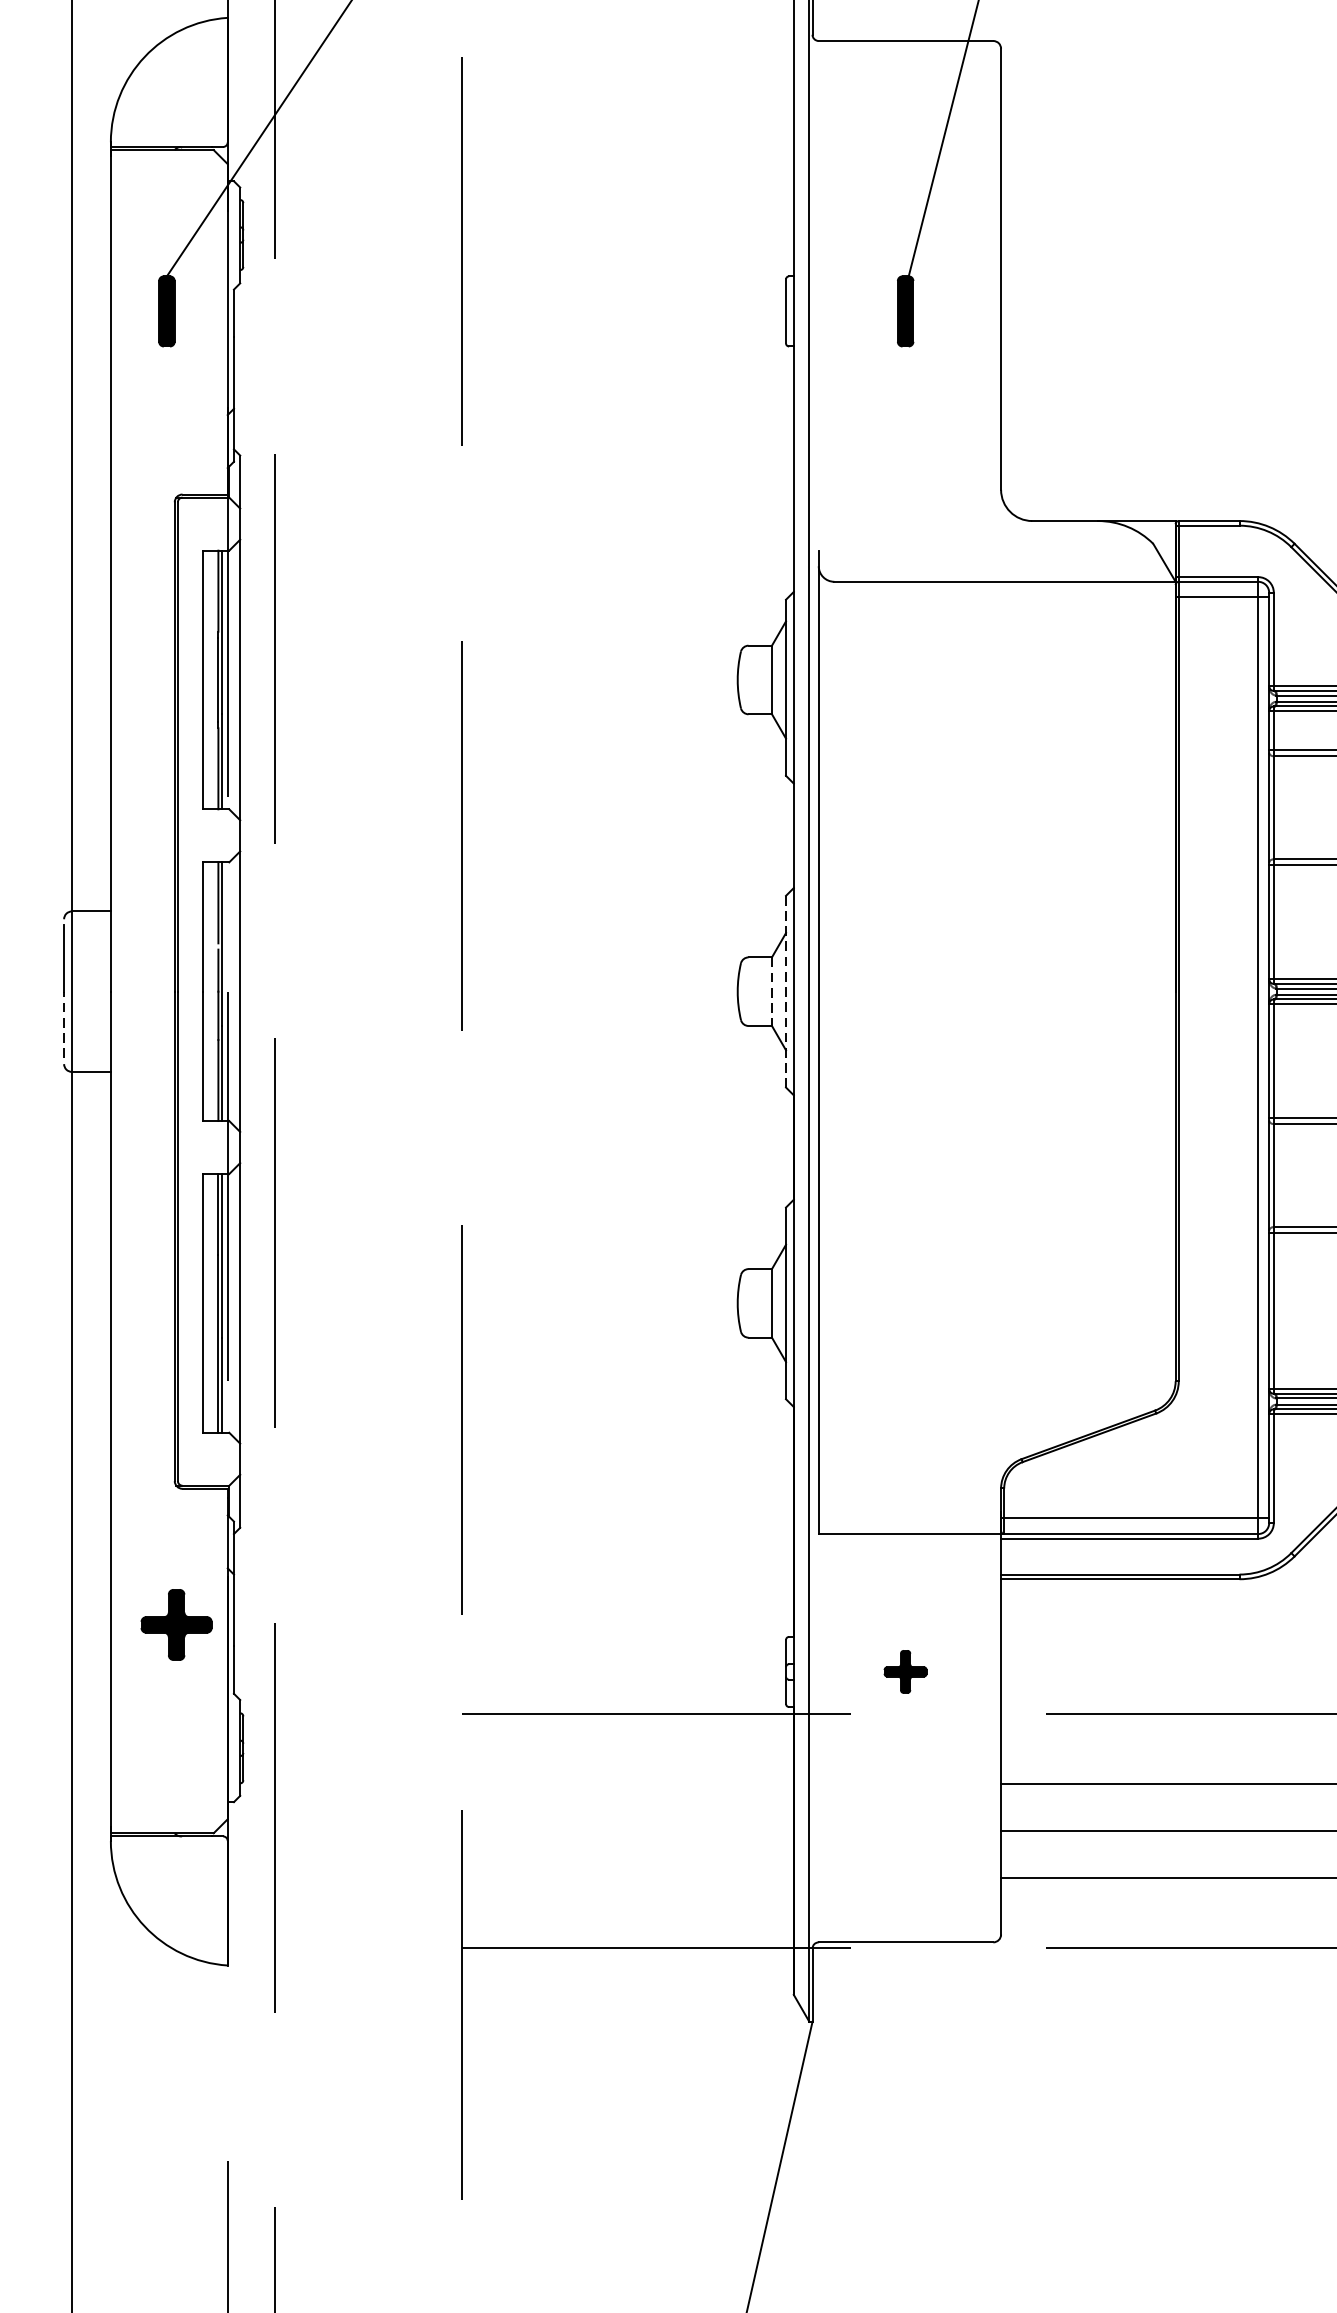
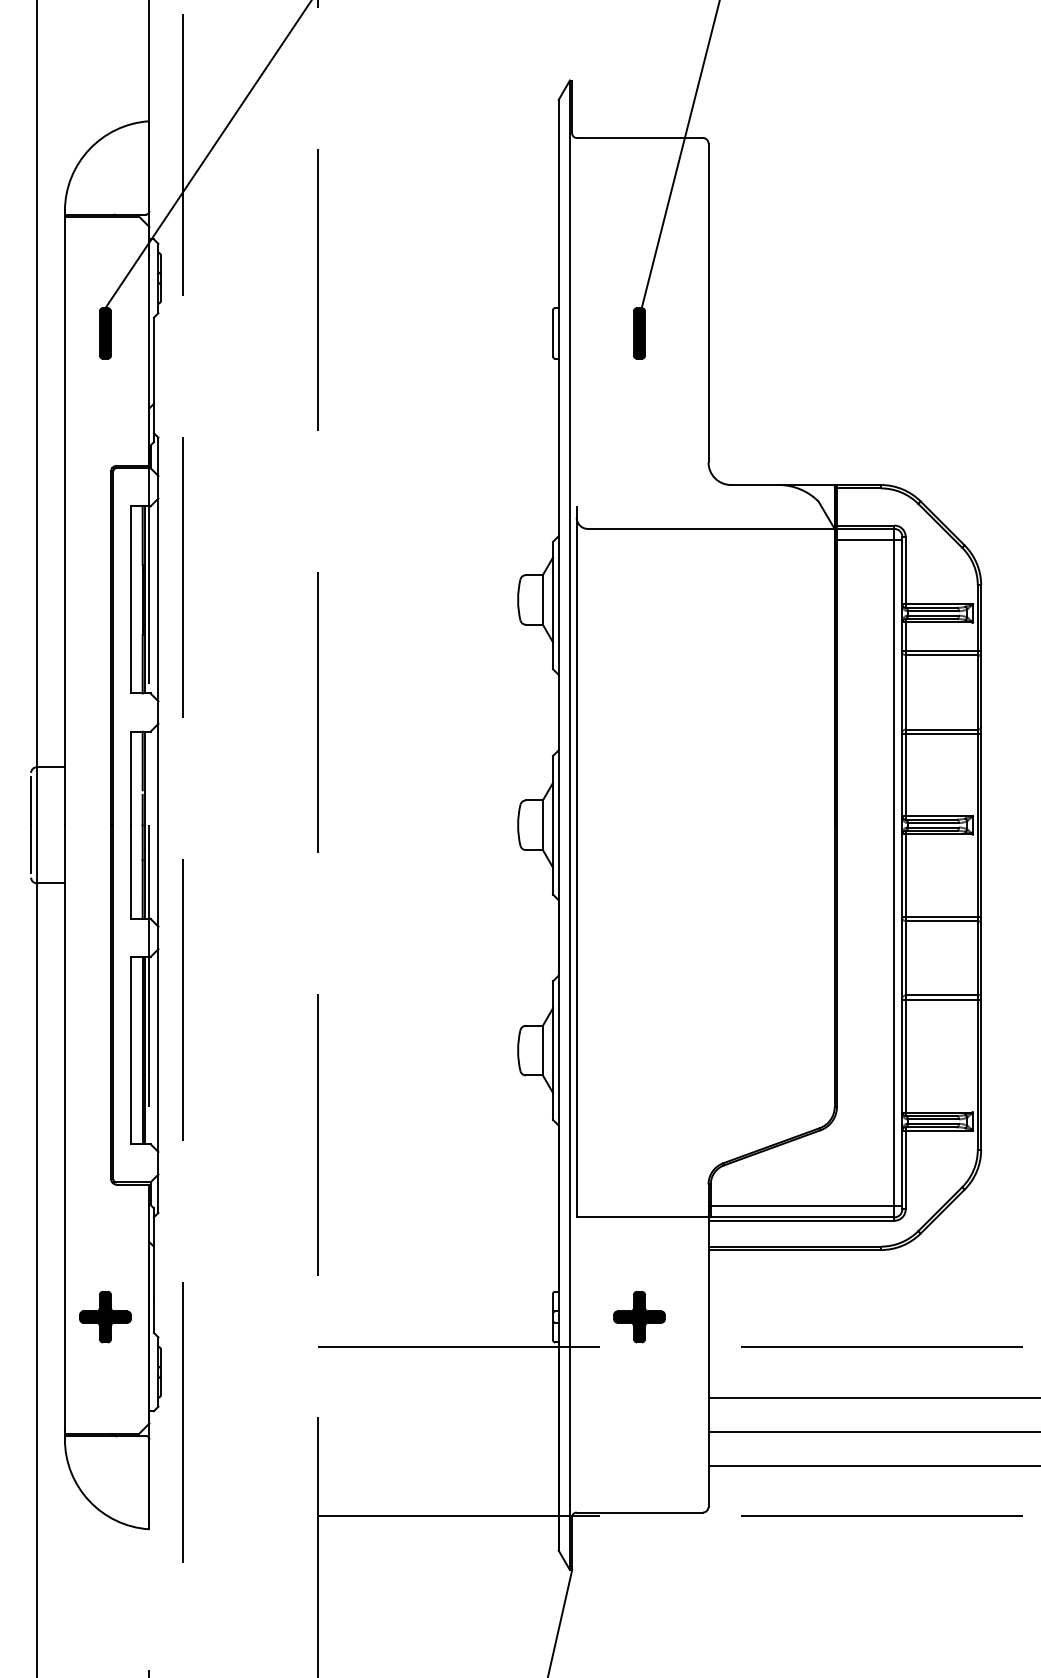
line: (771, 991) -> (542, 825), dashed -> solid
line: (786, 991) -> (553, 825), dashed -> solid
line: (64, 1025) -> (31, 849), dashed -> solid
part: (176, 1624) -> (105, 1316), moved
part: (905, 1671) -> (639, 1316), size x1.67

